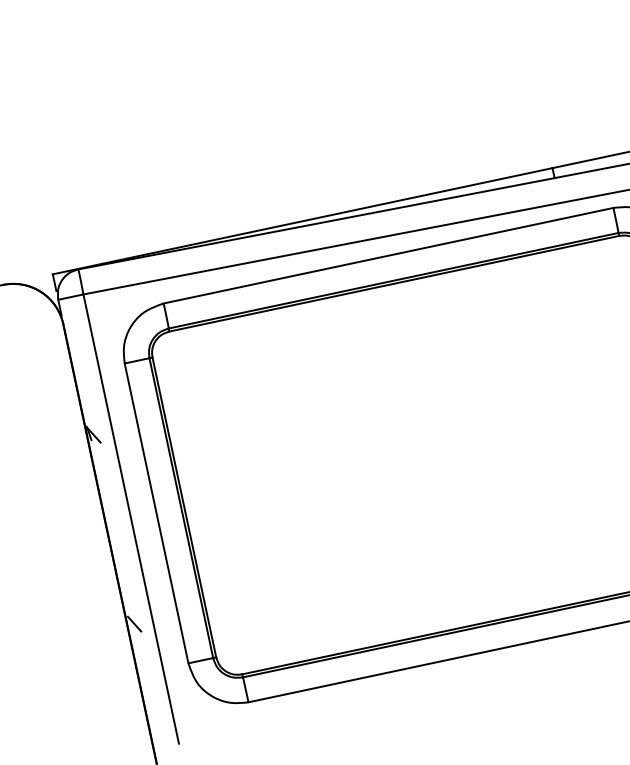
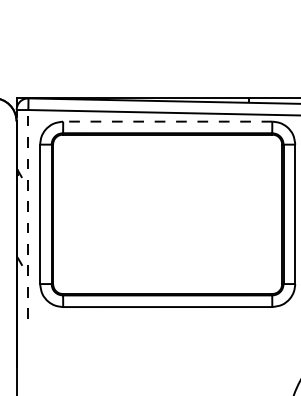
line: (387, 255) -> (167, 121), solid -> dashed
line: (131, 516) -> (28, 213), solid -> dashed

